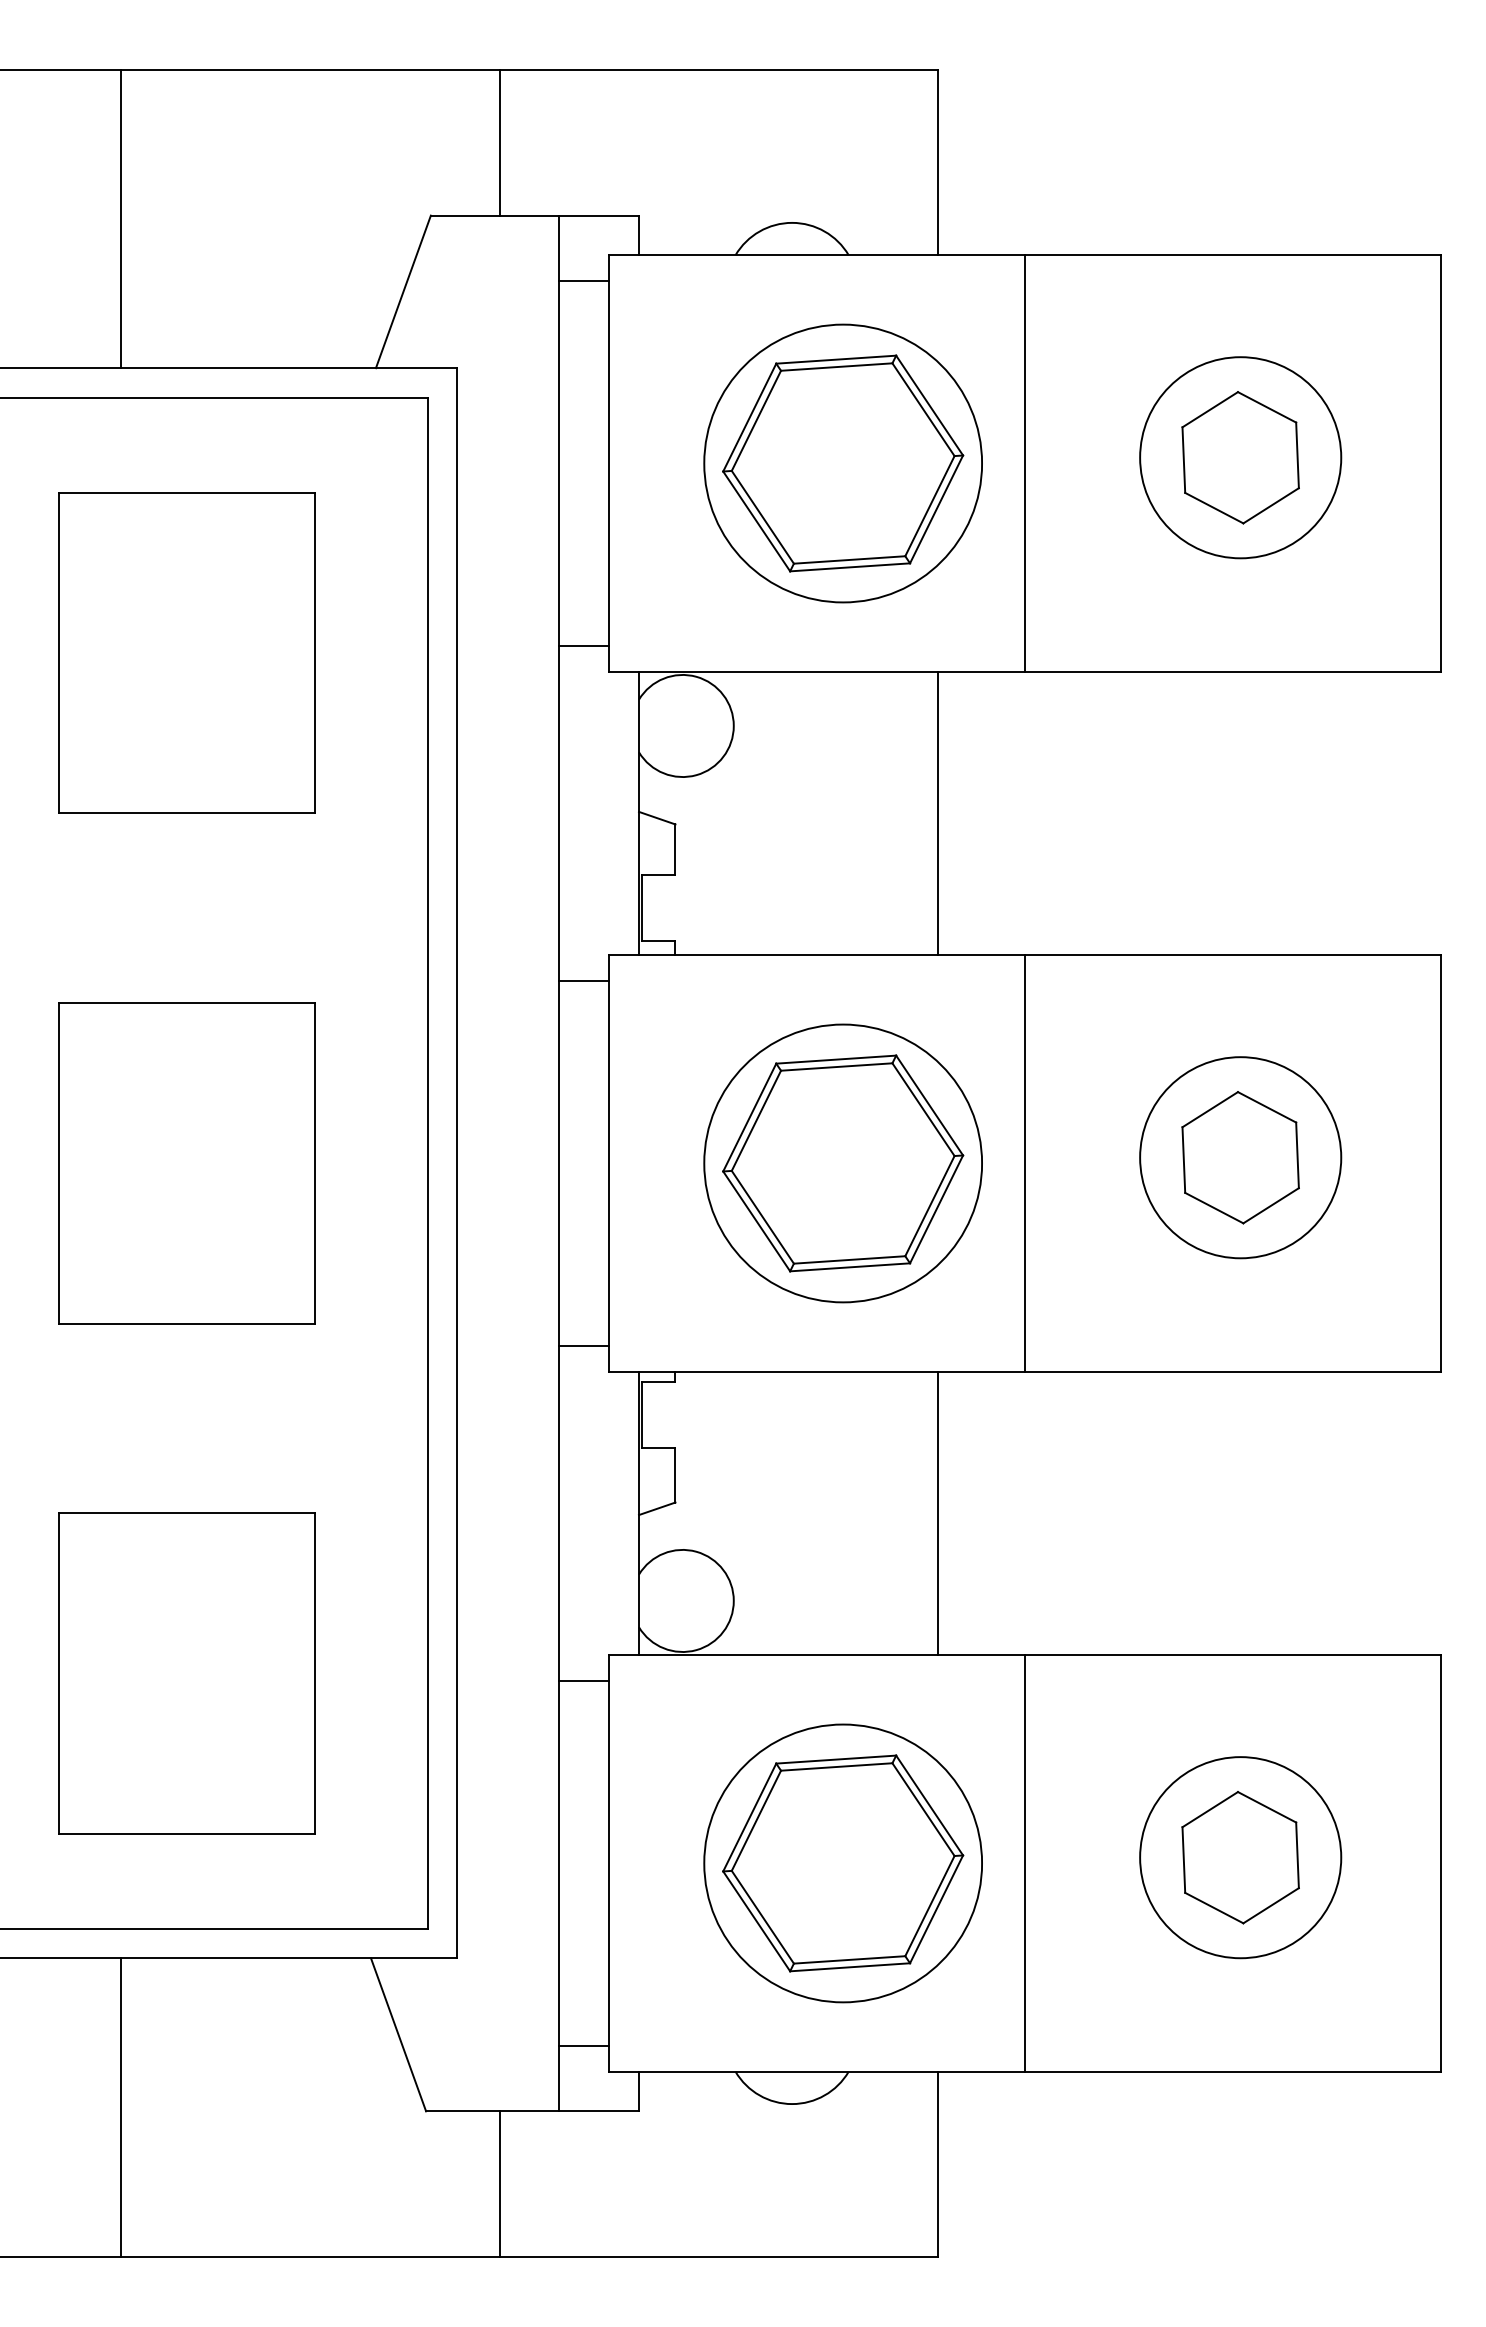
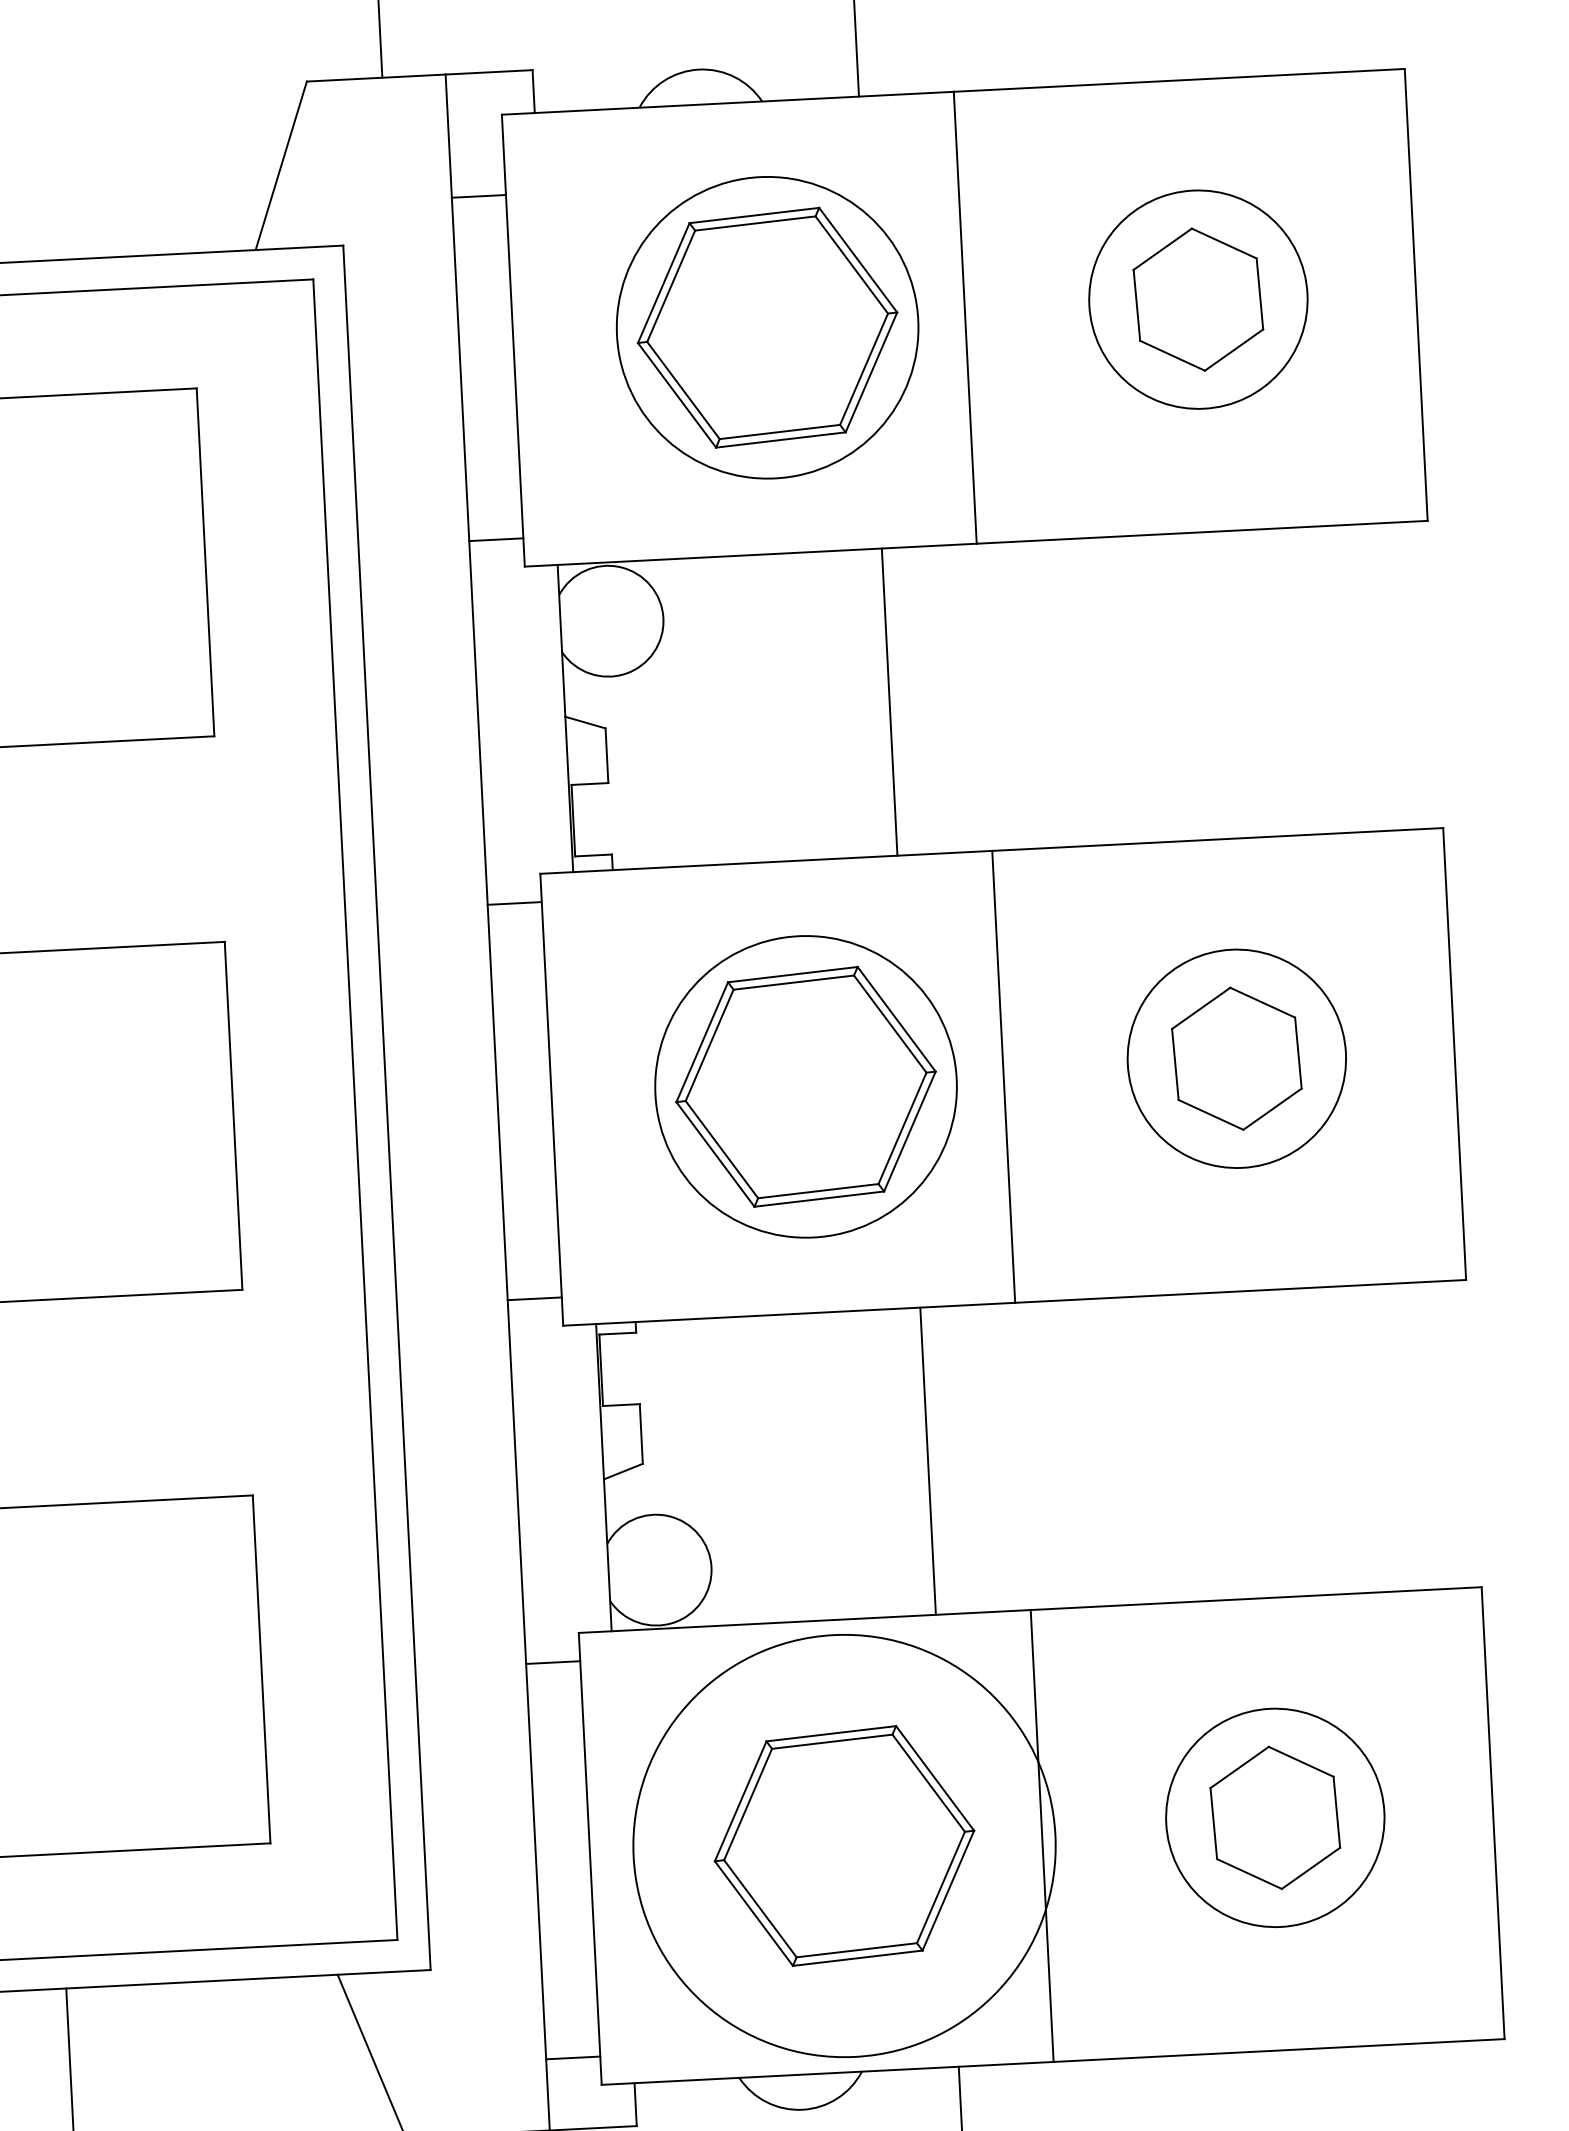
line: (583, 281) -> (478, 196), moved
circle: (843, 1863) -> (844, 1846), size x1.4

